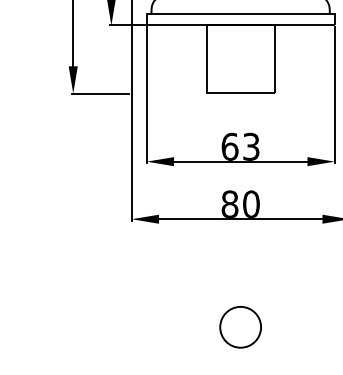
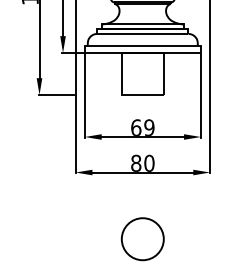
text: (251, 146) -> (149, 127), 63 -> 69
circle: (240, 327) -> (142, 239), size x1.67

